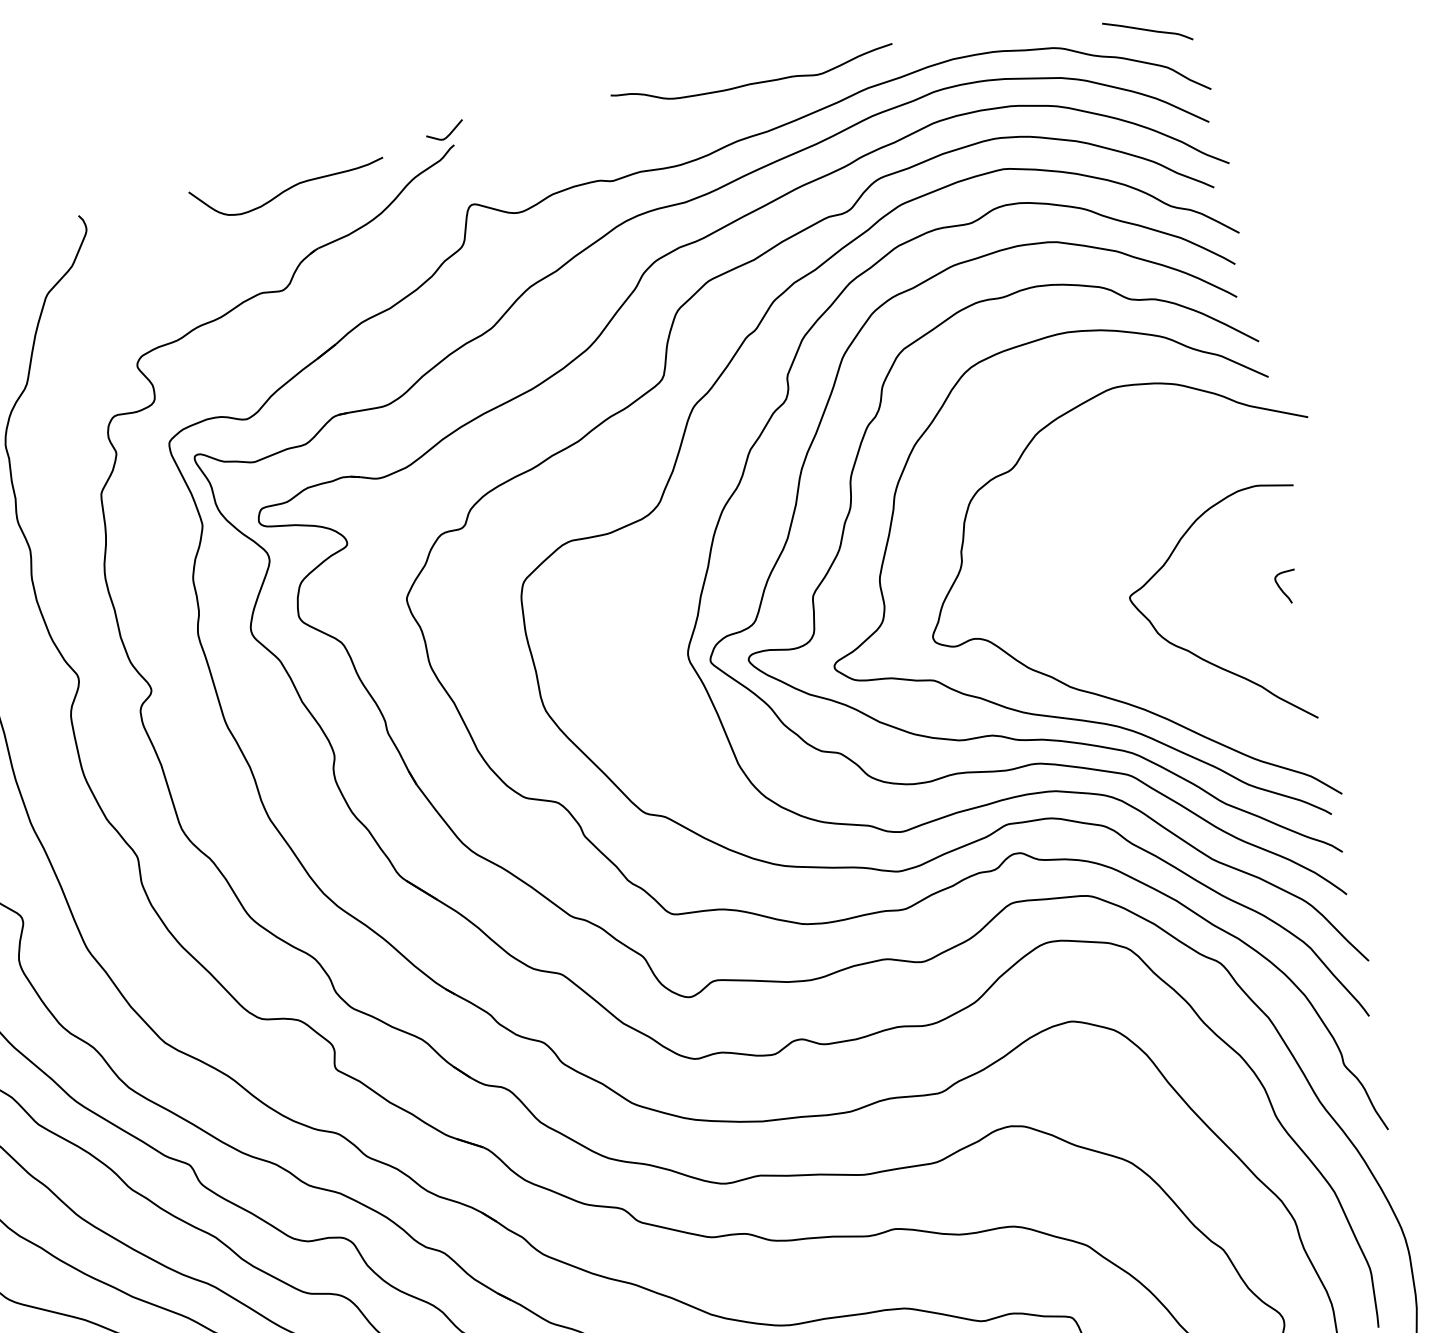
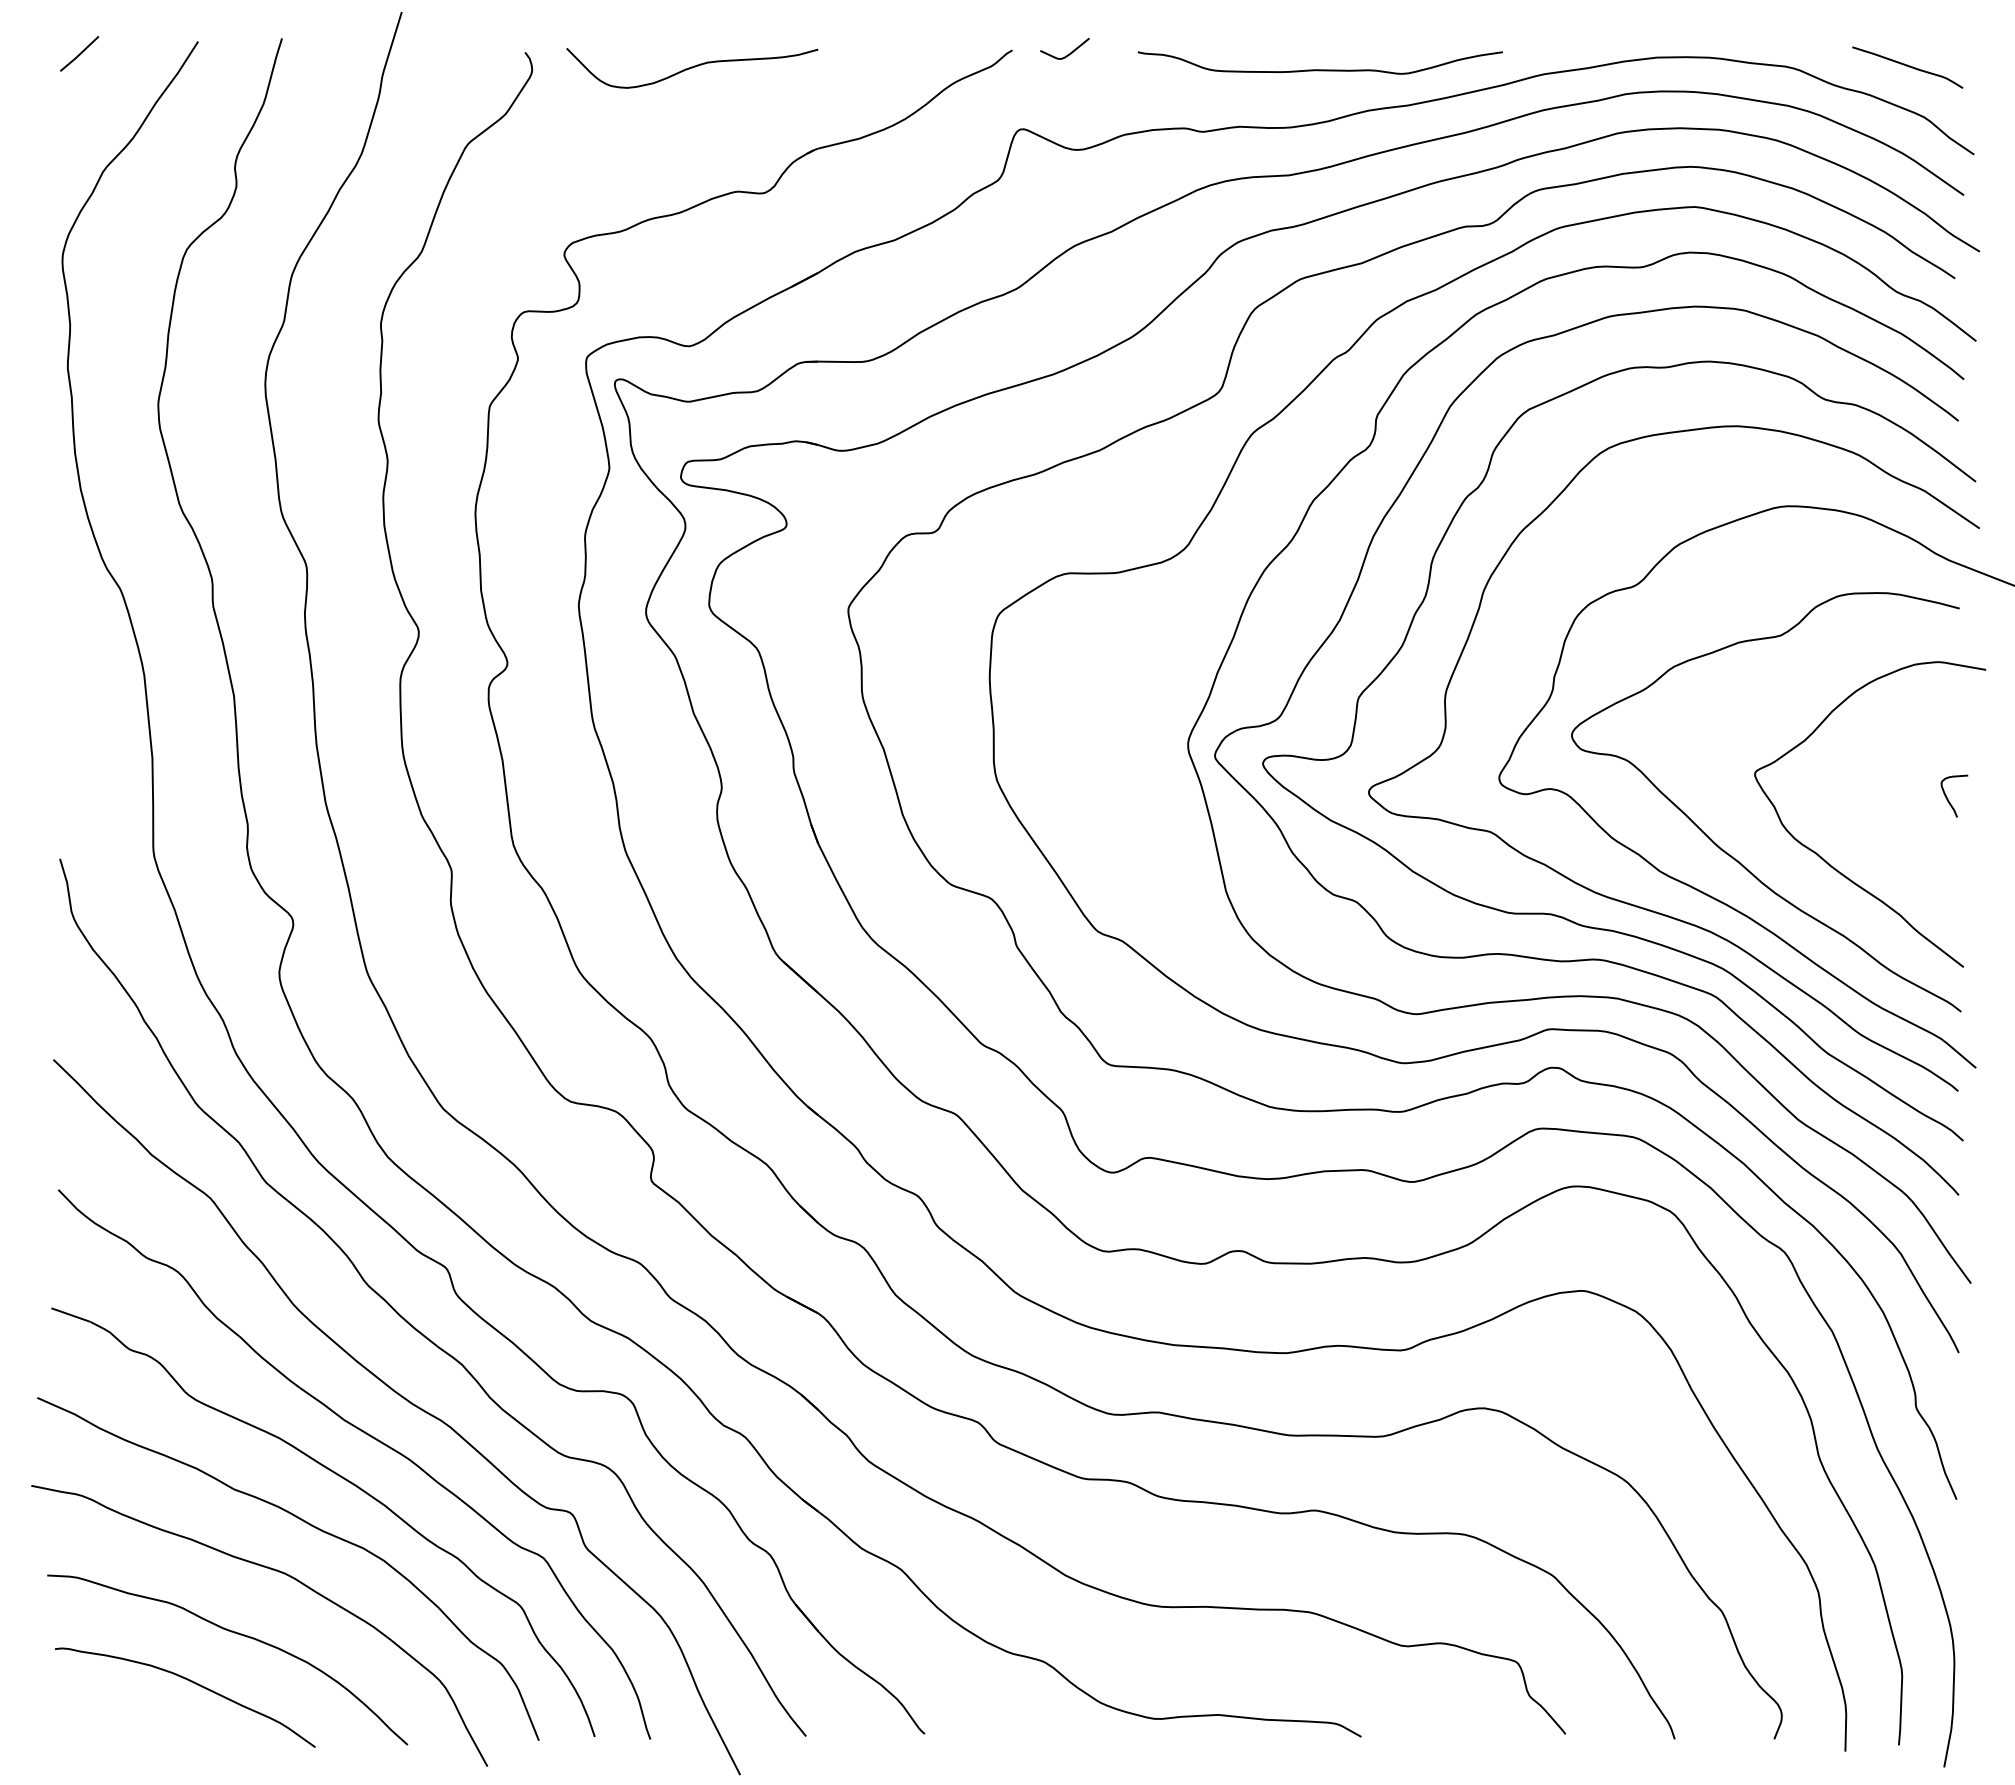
curve: (753, 83) -> (1319, 69), moved
curve: (447, 135) -> (1067, 54), moved
curve: (288, 189) -> (692, 68), moved
curve: (1122, 663) -> (1730, 854), added

